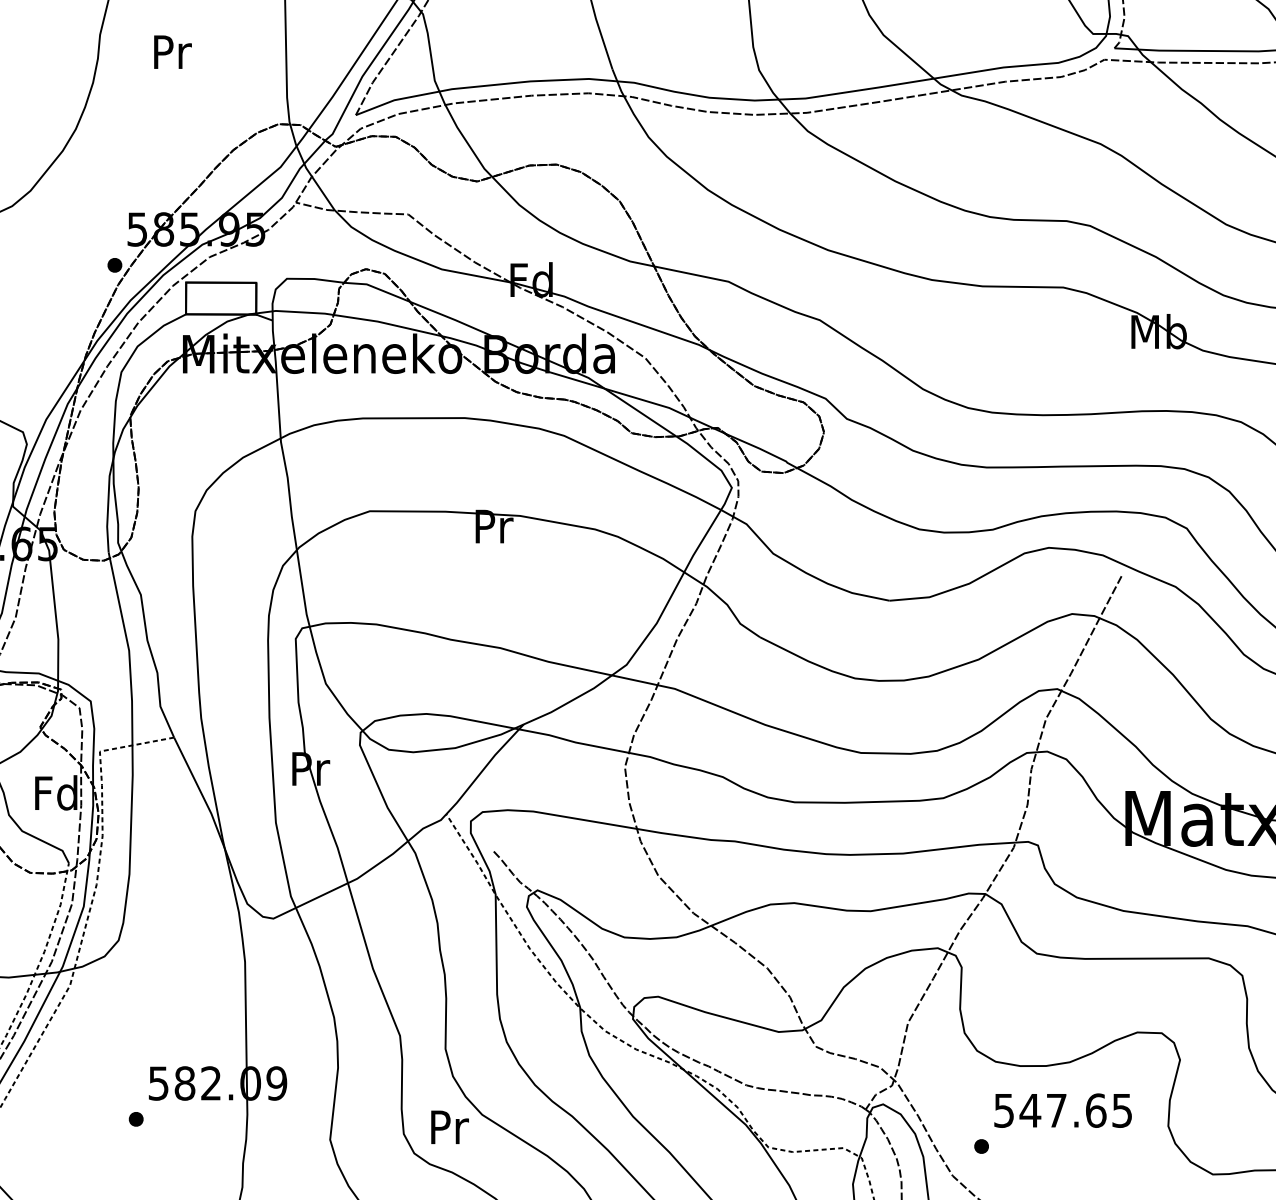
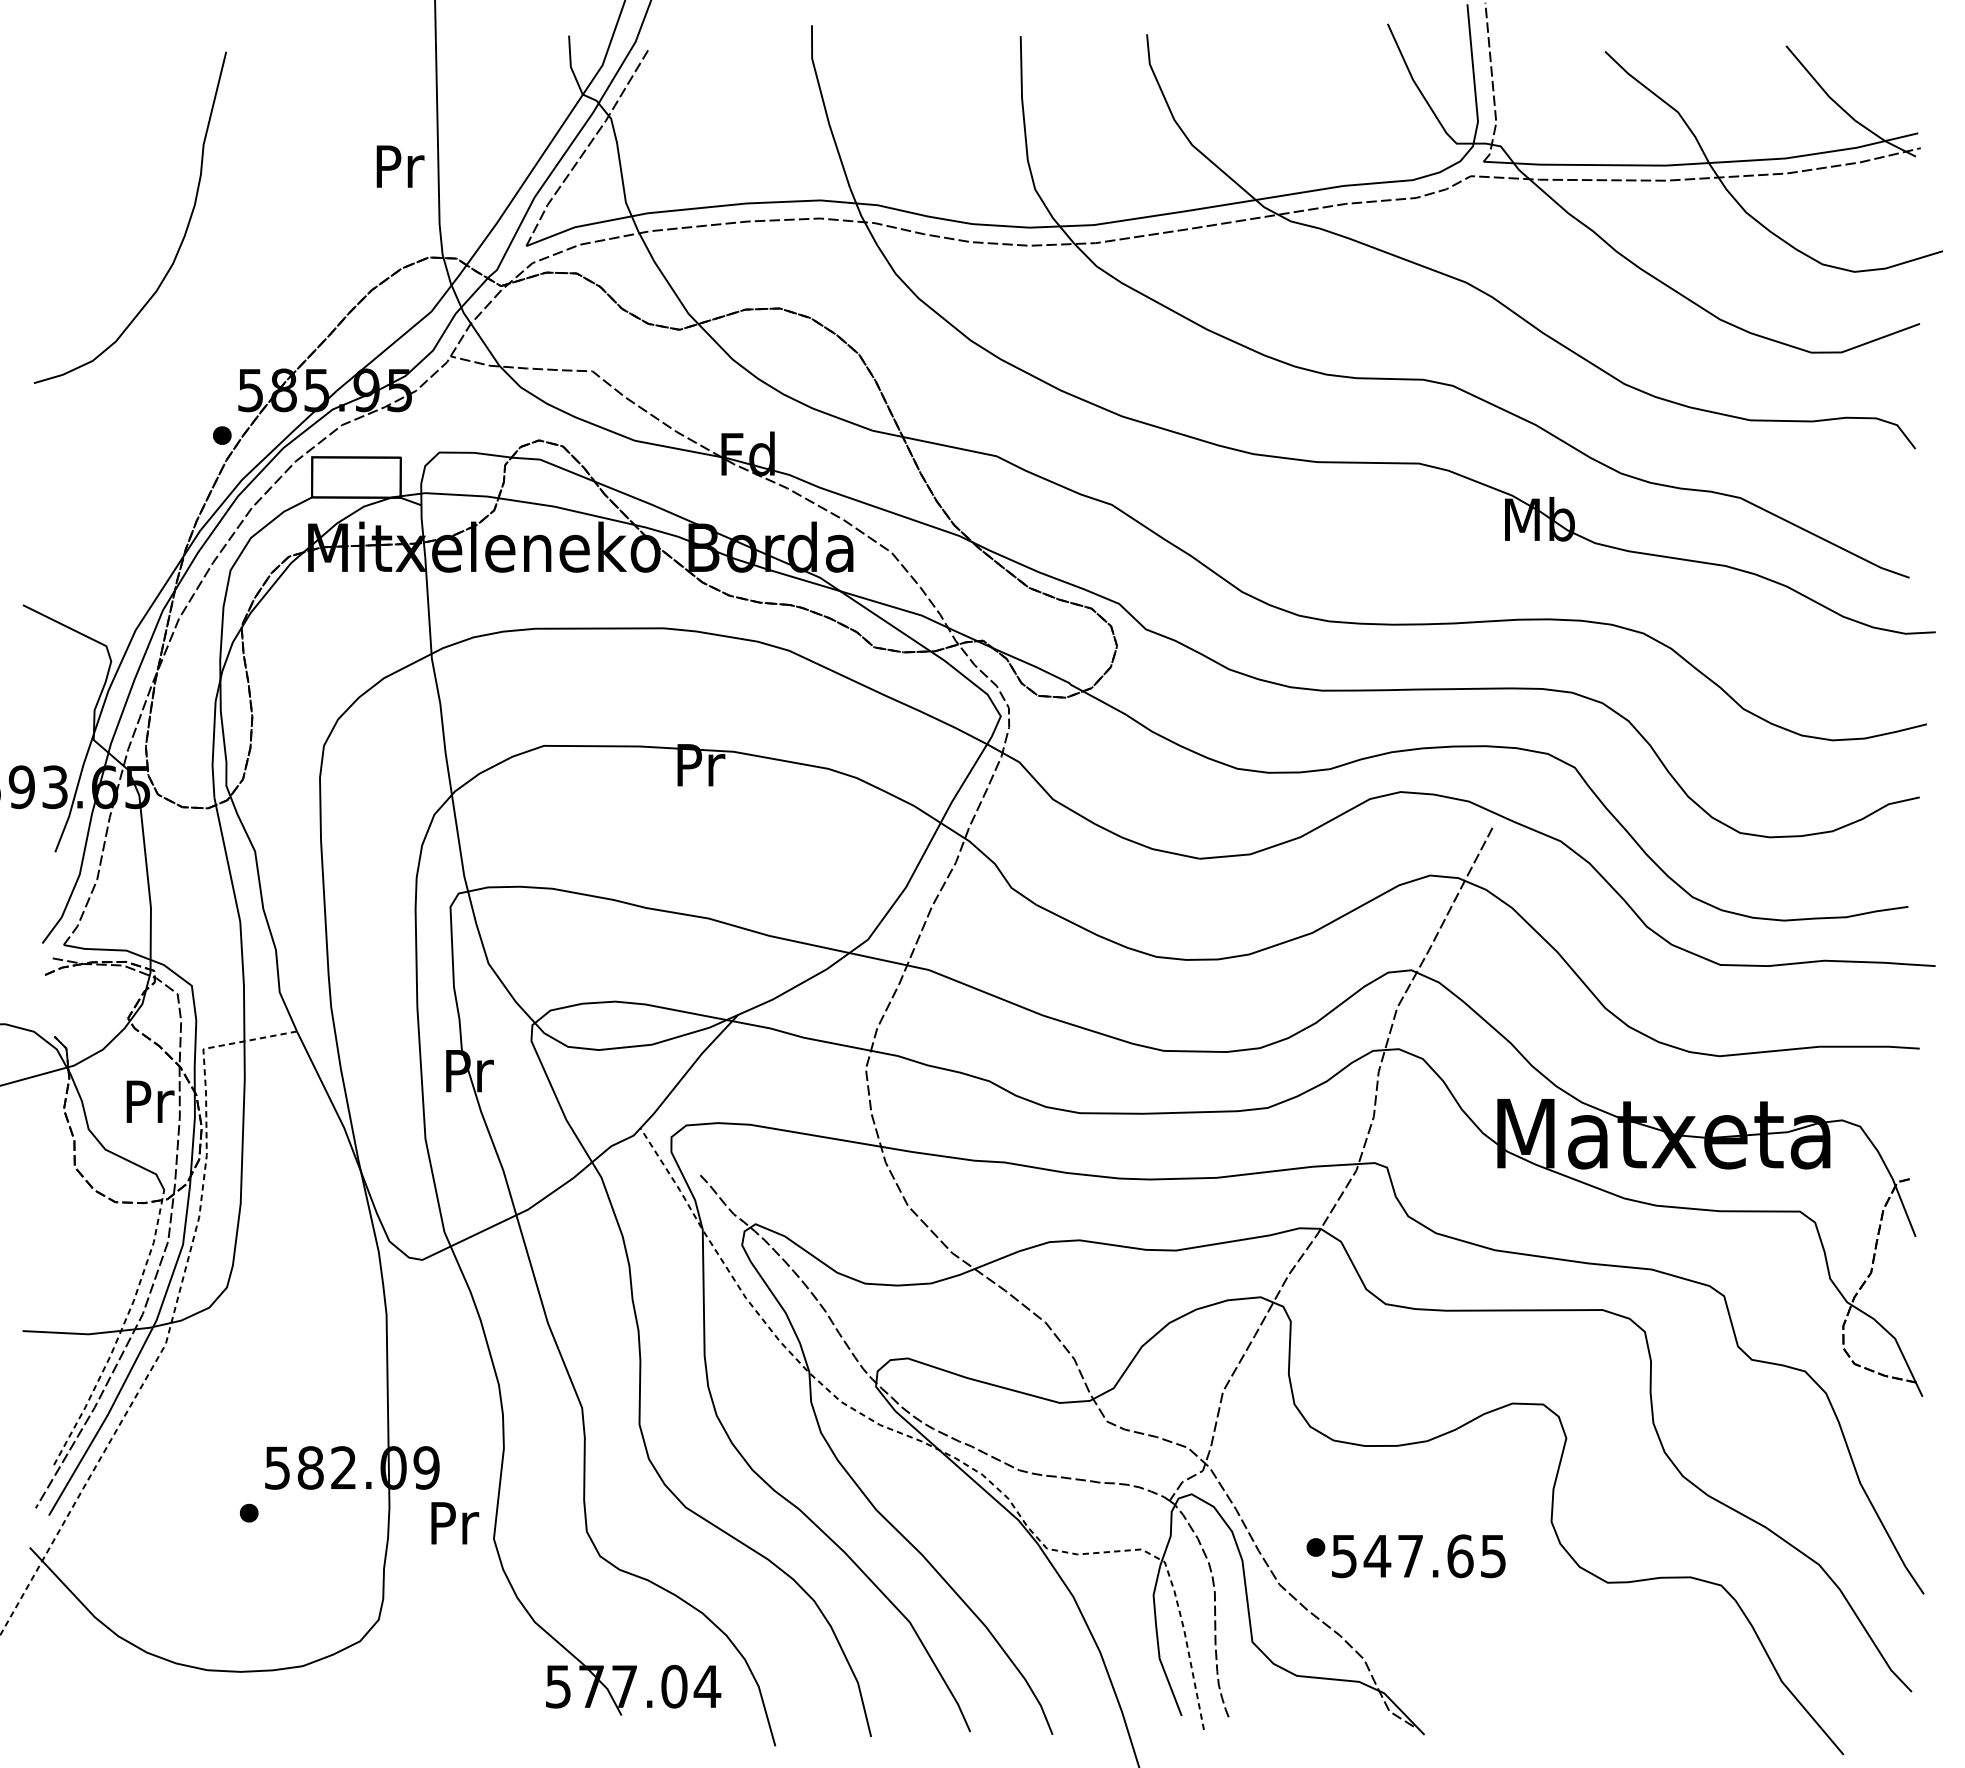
text: (172, 52) -> (400, 166), moved
text: (55, 793) -> (147, 1101), Fd -> Pr
text: (1062, 1110) -> (1418, 1556), moved
text: (450, 1127) -> (455, 1523), moved

